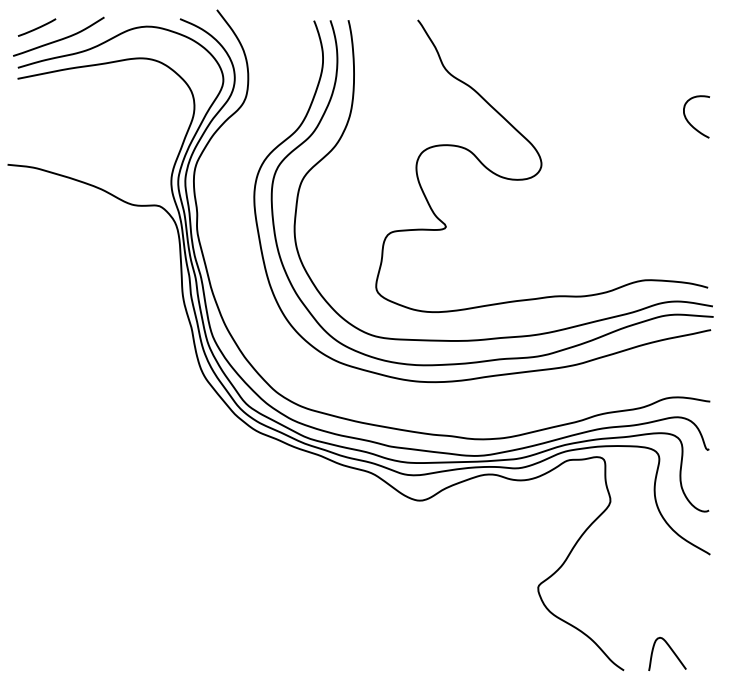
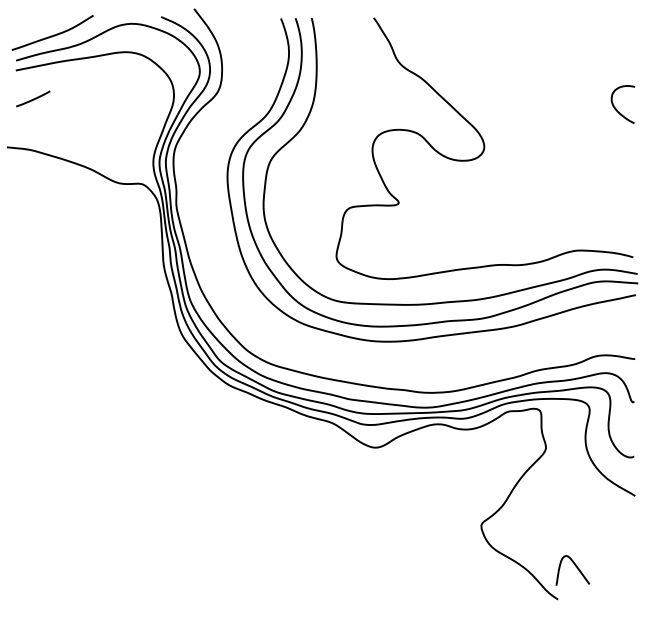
line: (36, 27) -> (32, 98), moved
curve: (670, 649) -> (575, 566), moved

